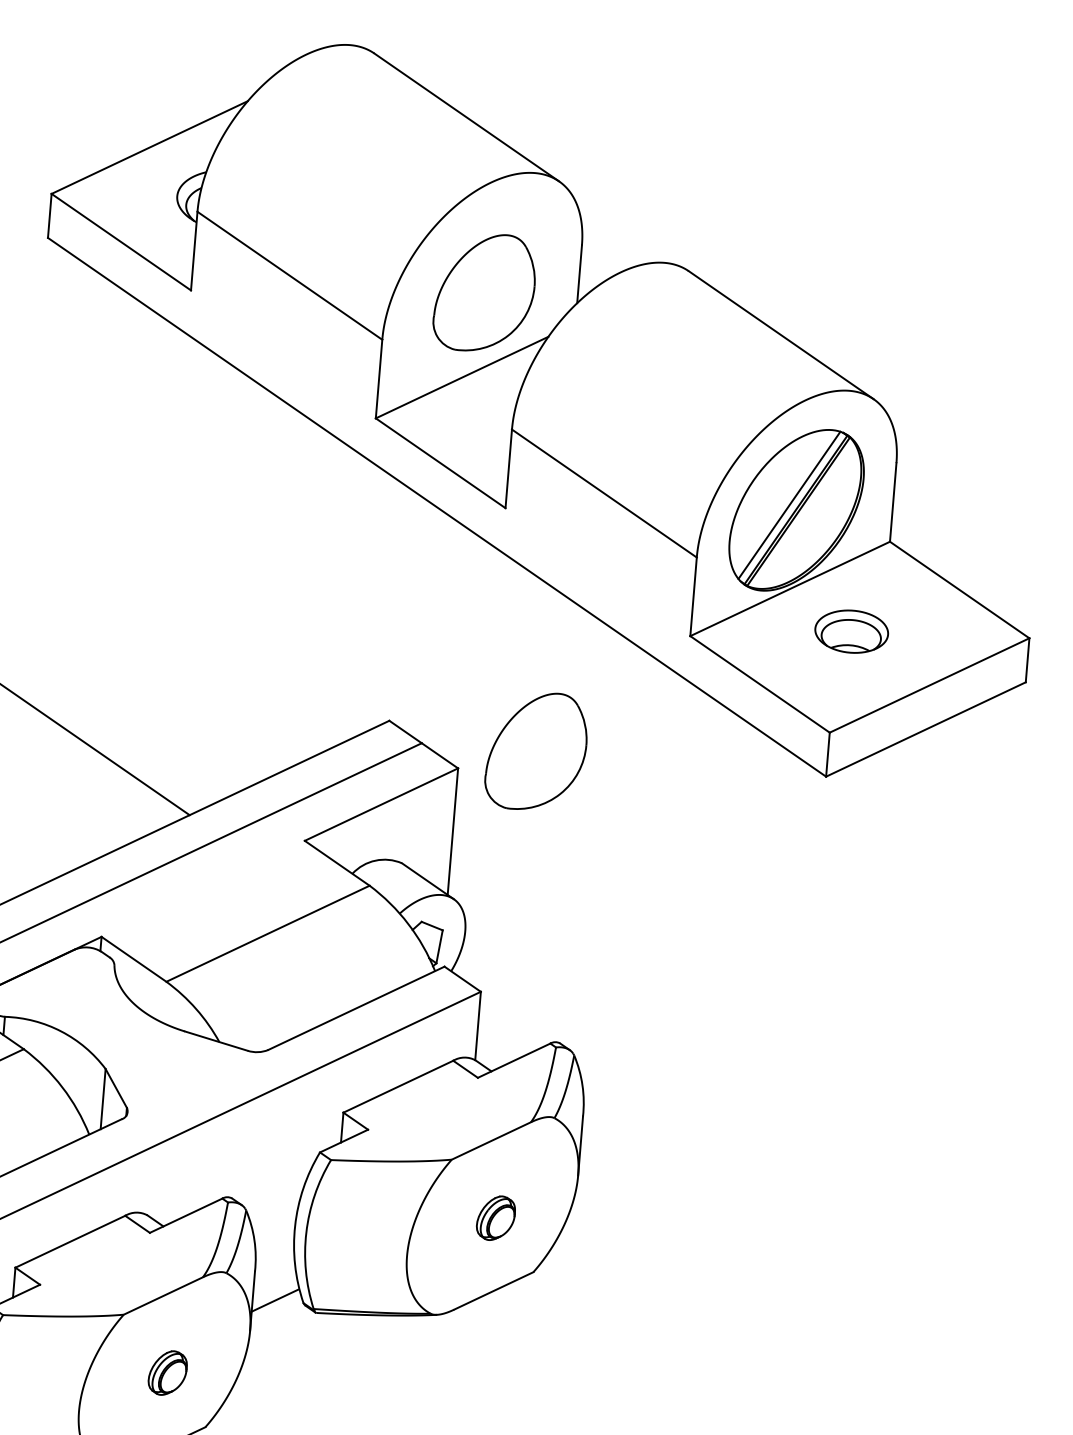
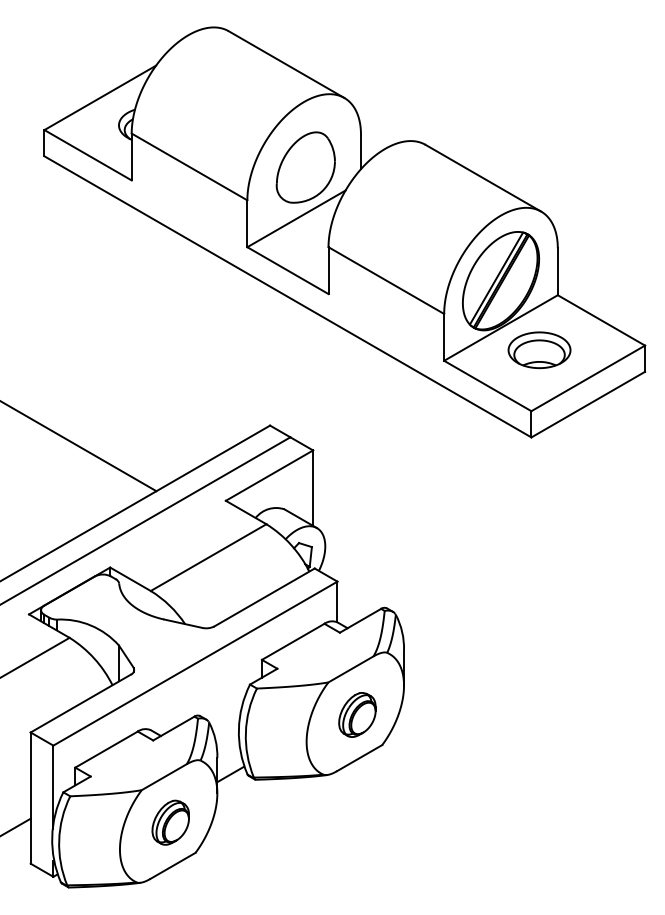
part: (851, 631) -> (539, 350), size x1.43
part: (536, 751) -> (358, 436), removed
part: (496, 1217) -> (357, 714), size x1.67
part: (167, 1372) -> (170, 822), size x1.67

